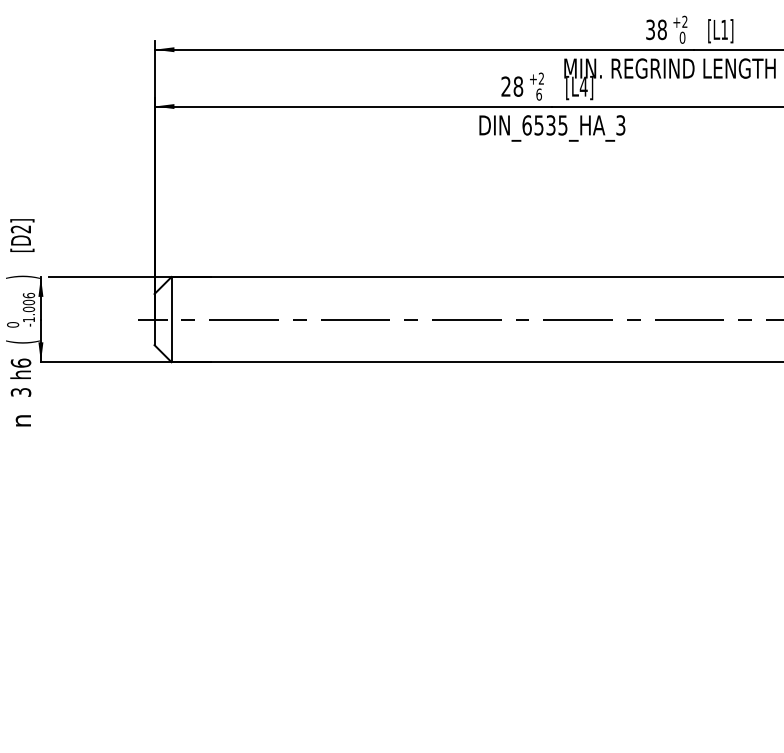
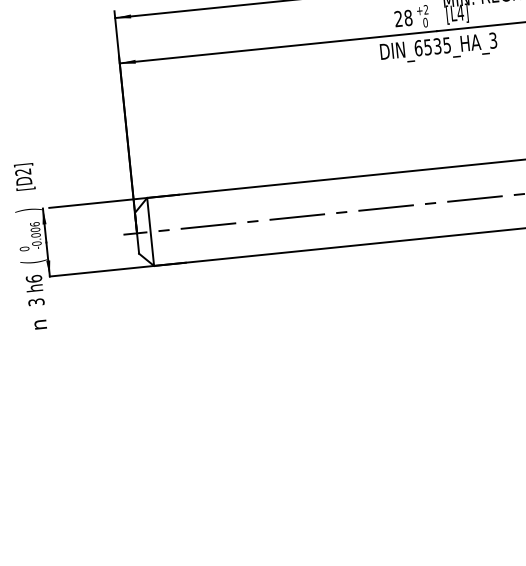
text: (538, 94) -> (425, 22), 6 -> 0
text: (28, 319) -> (36, 243), -1.006 -> -0.006

